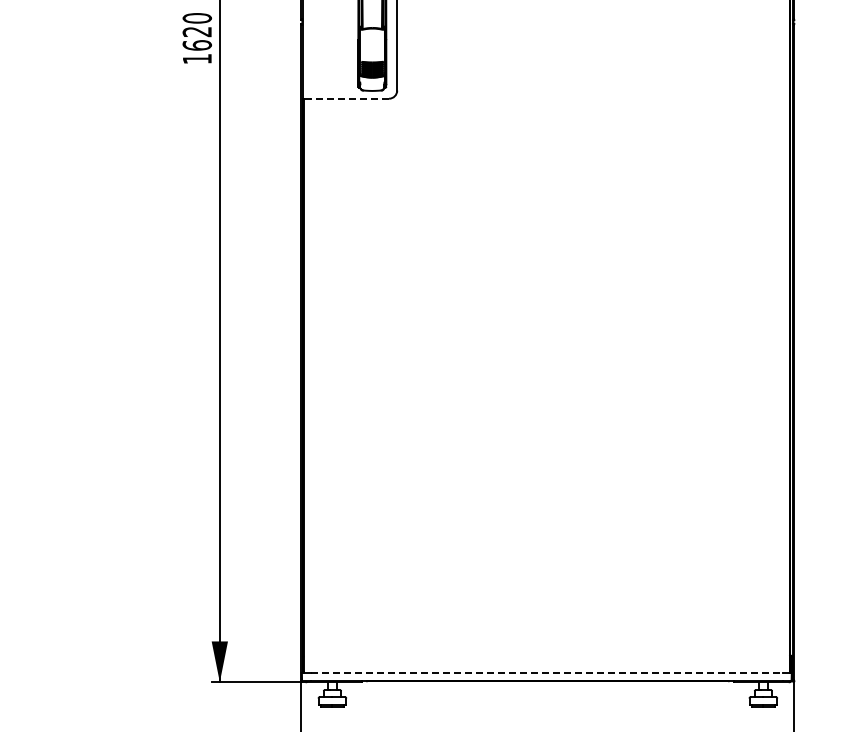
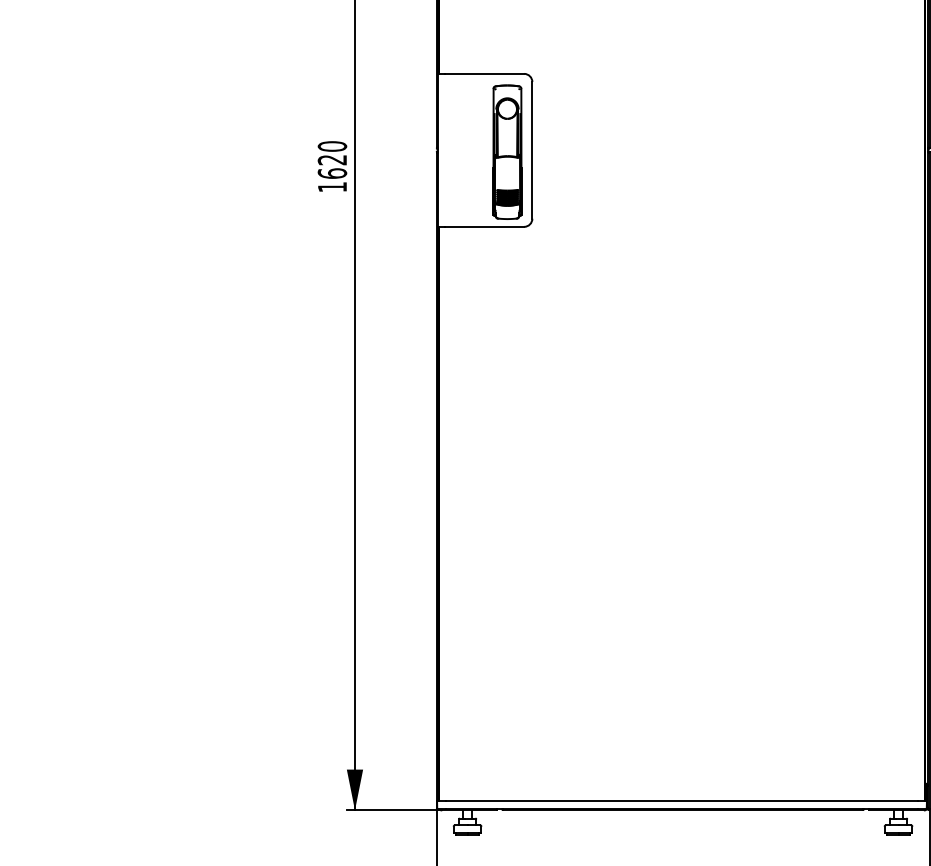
line: (349, 98) -> (484, 226), dashed -> solid
line: (547, 672) -> (682, 800), dashed -> solid

